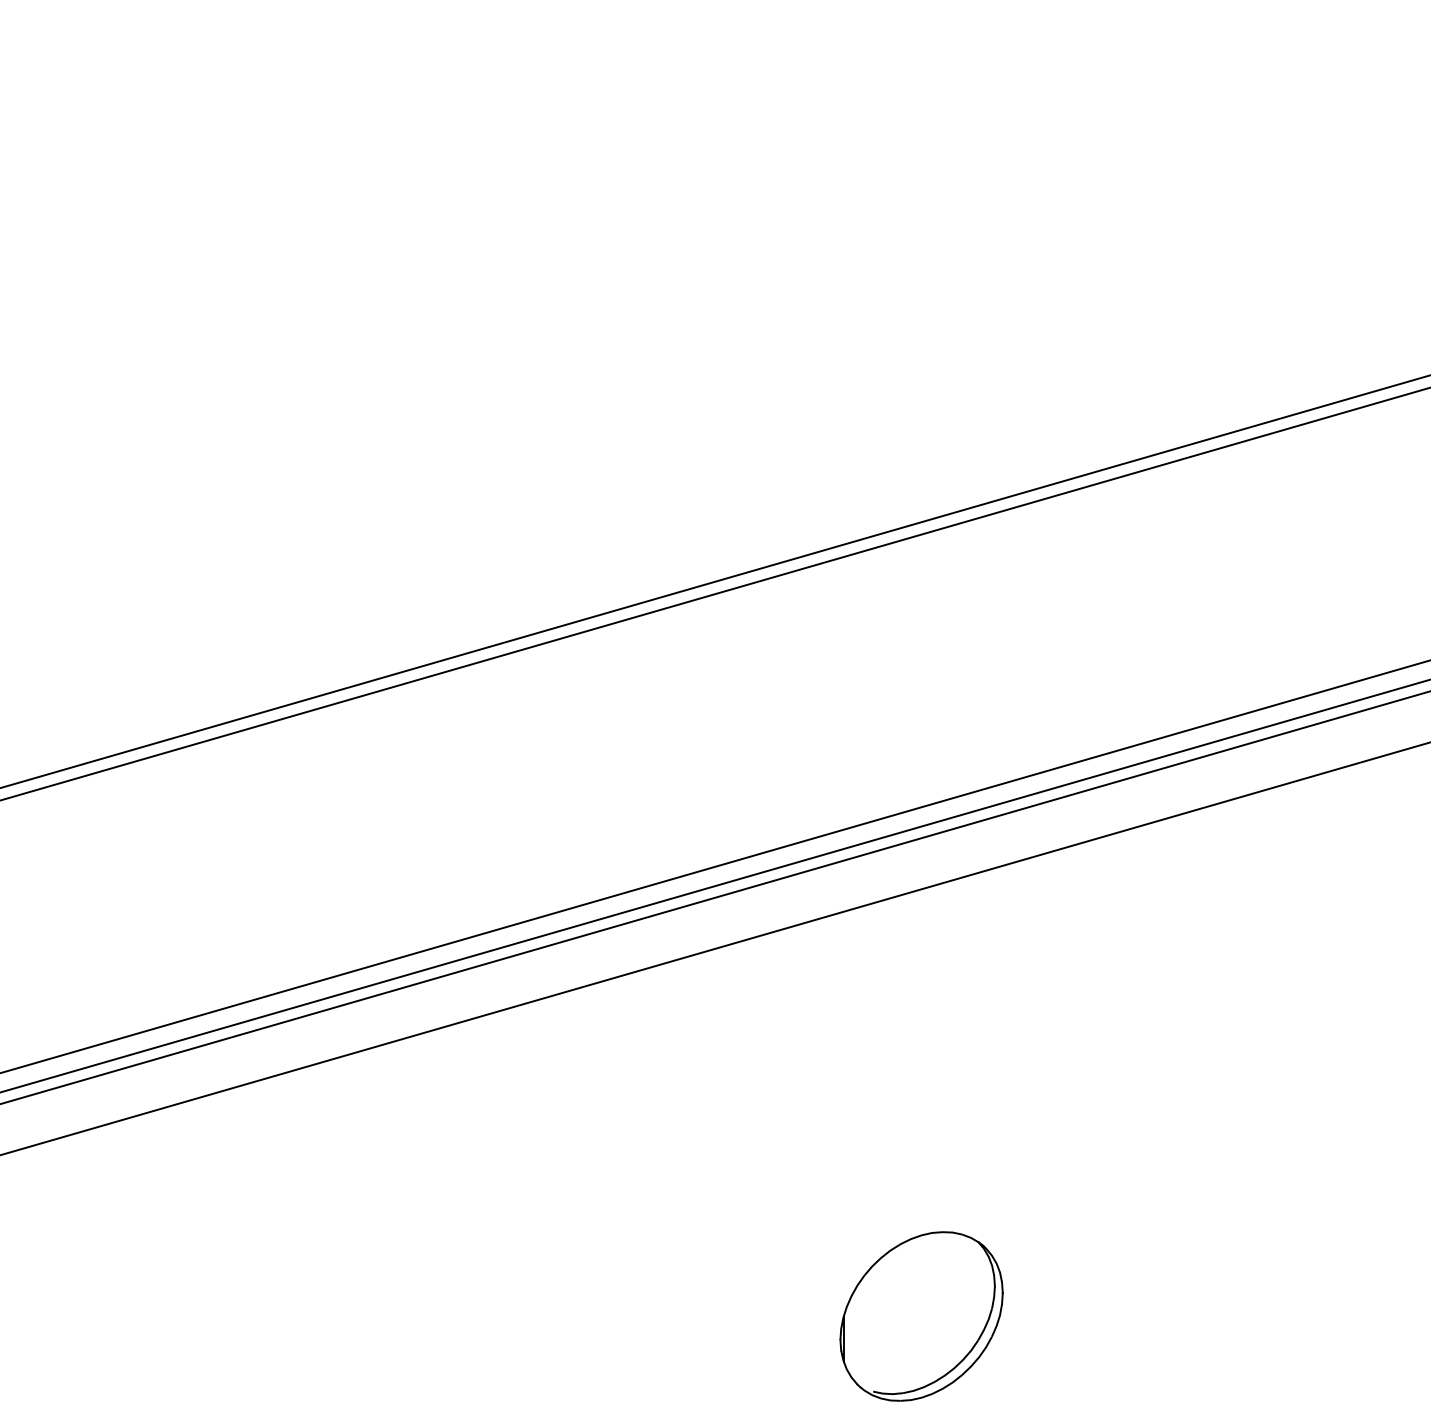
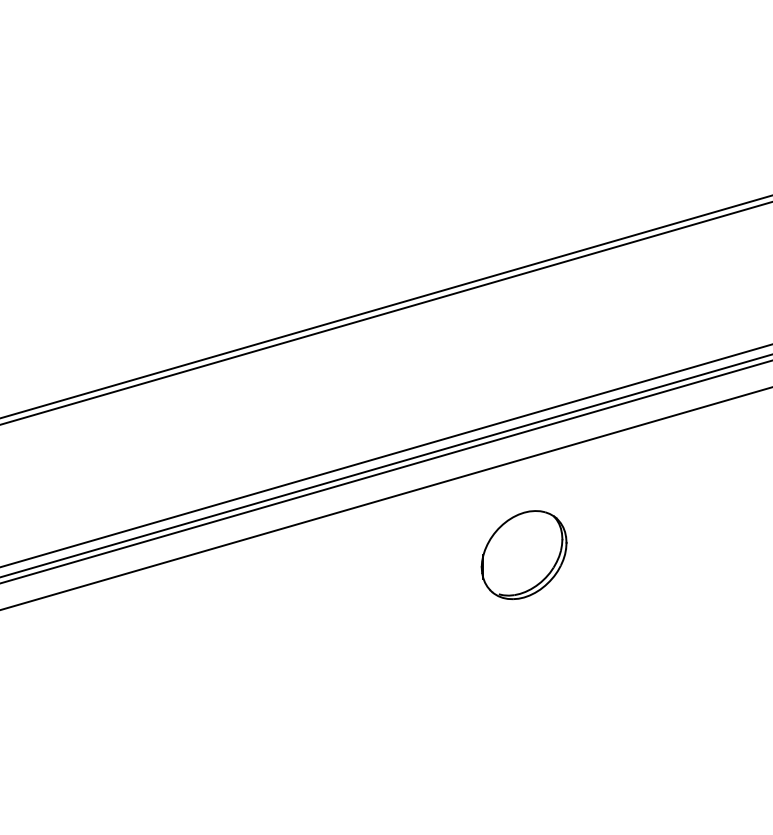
part: (920, 1315) -> (523, 554), moved

